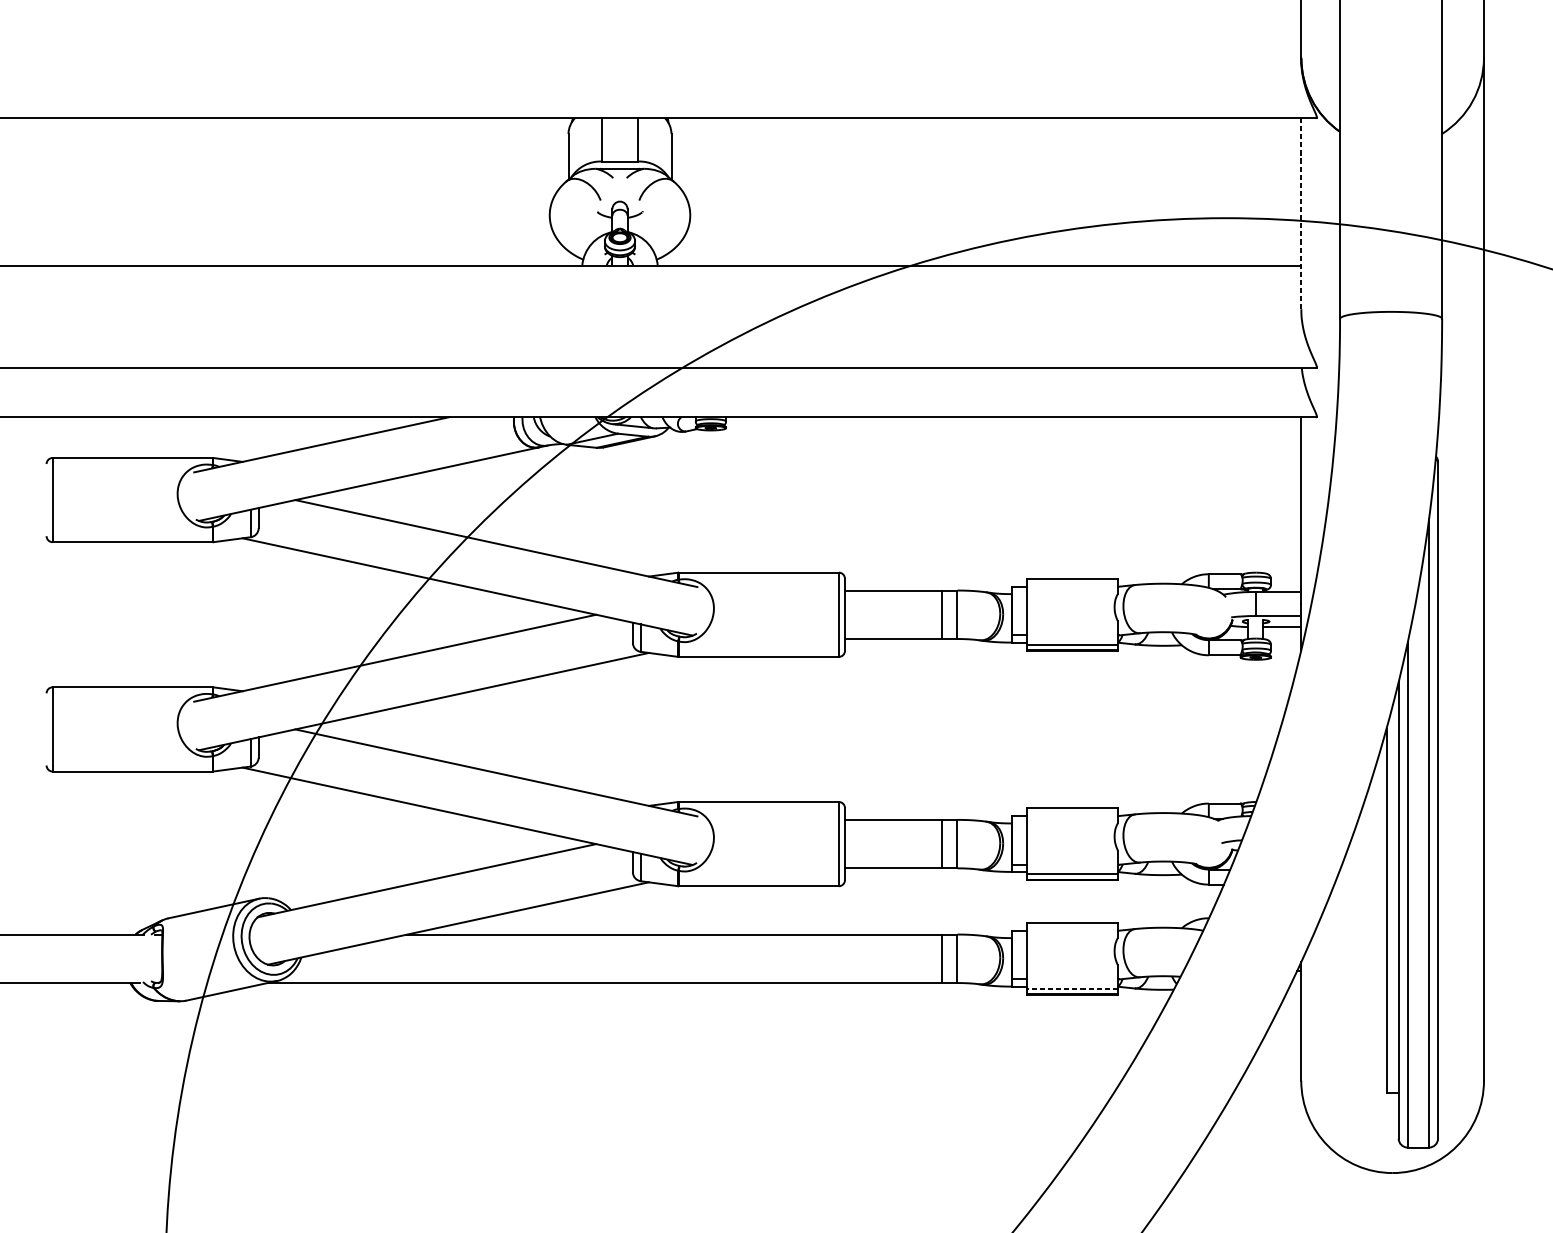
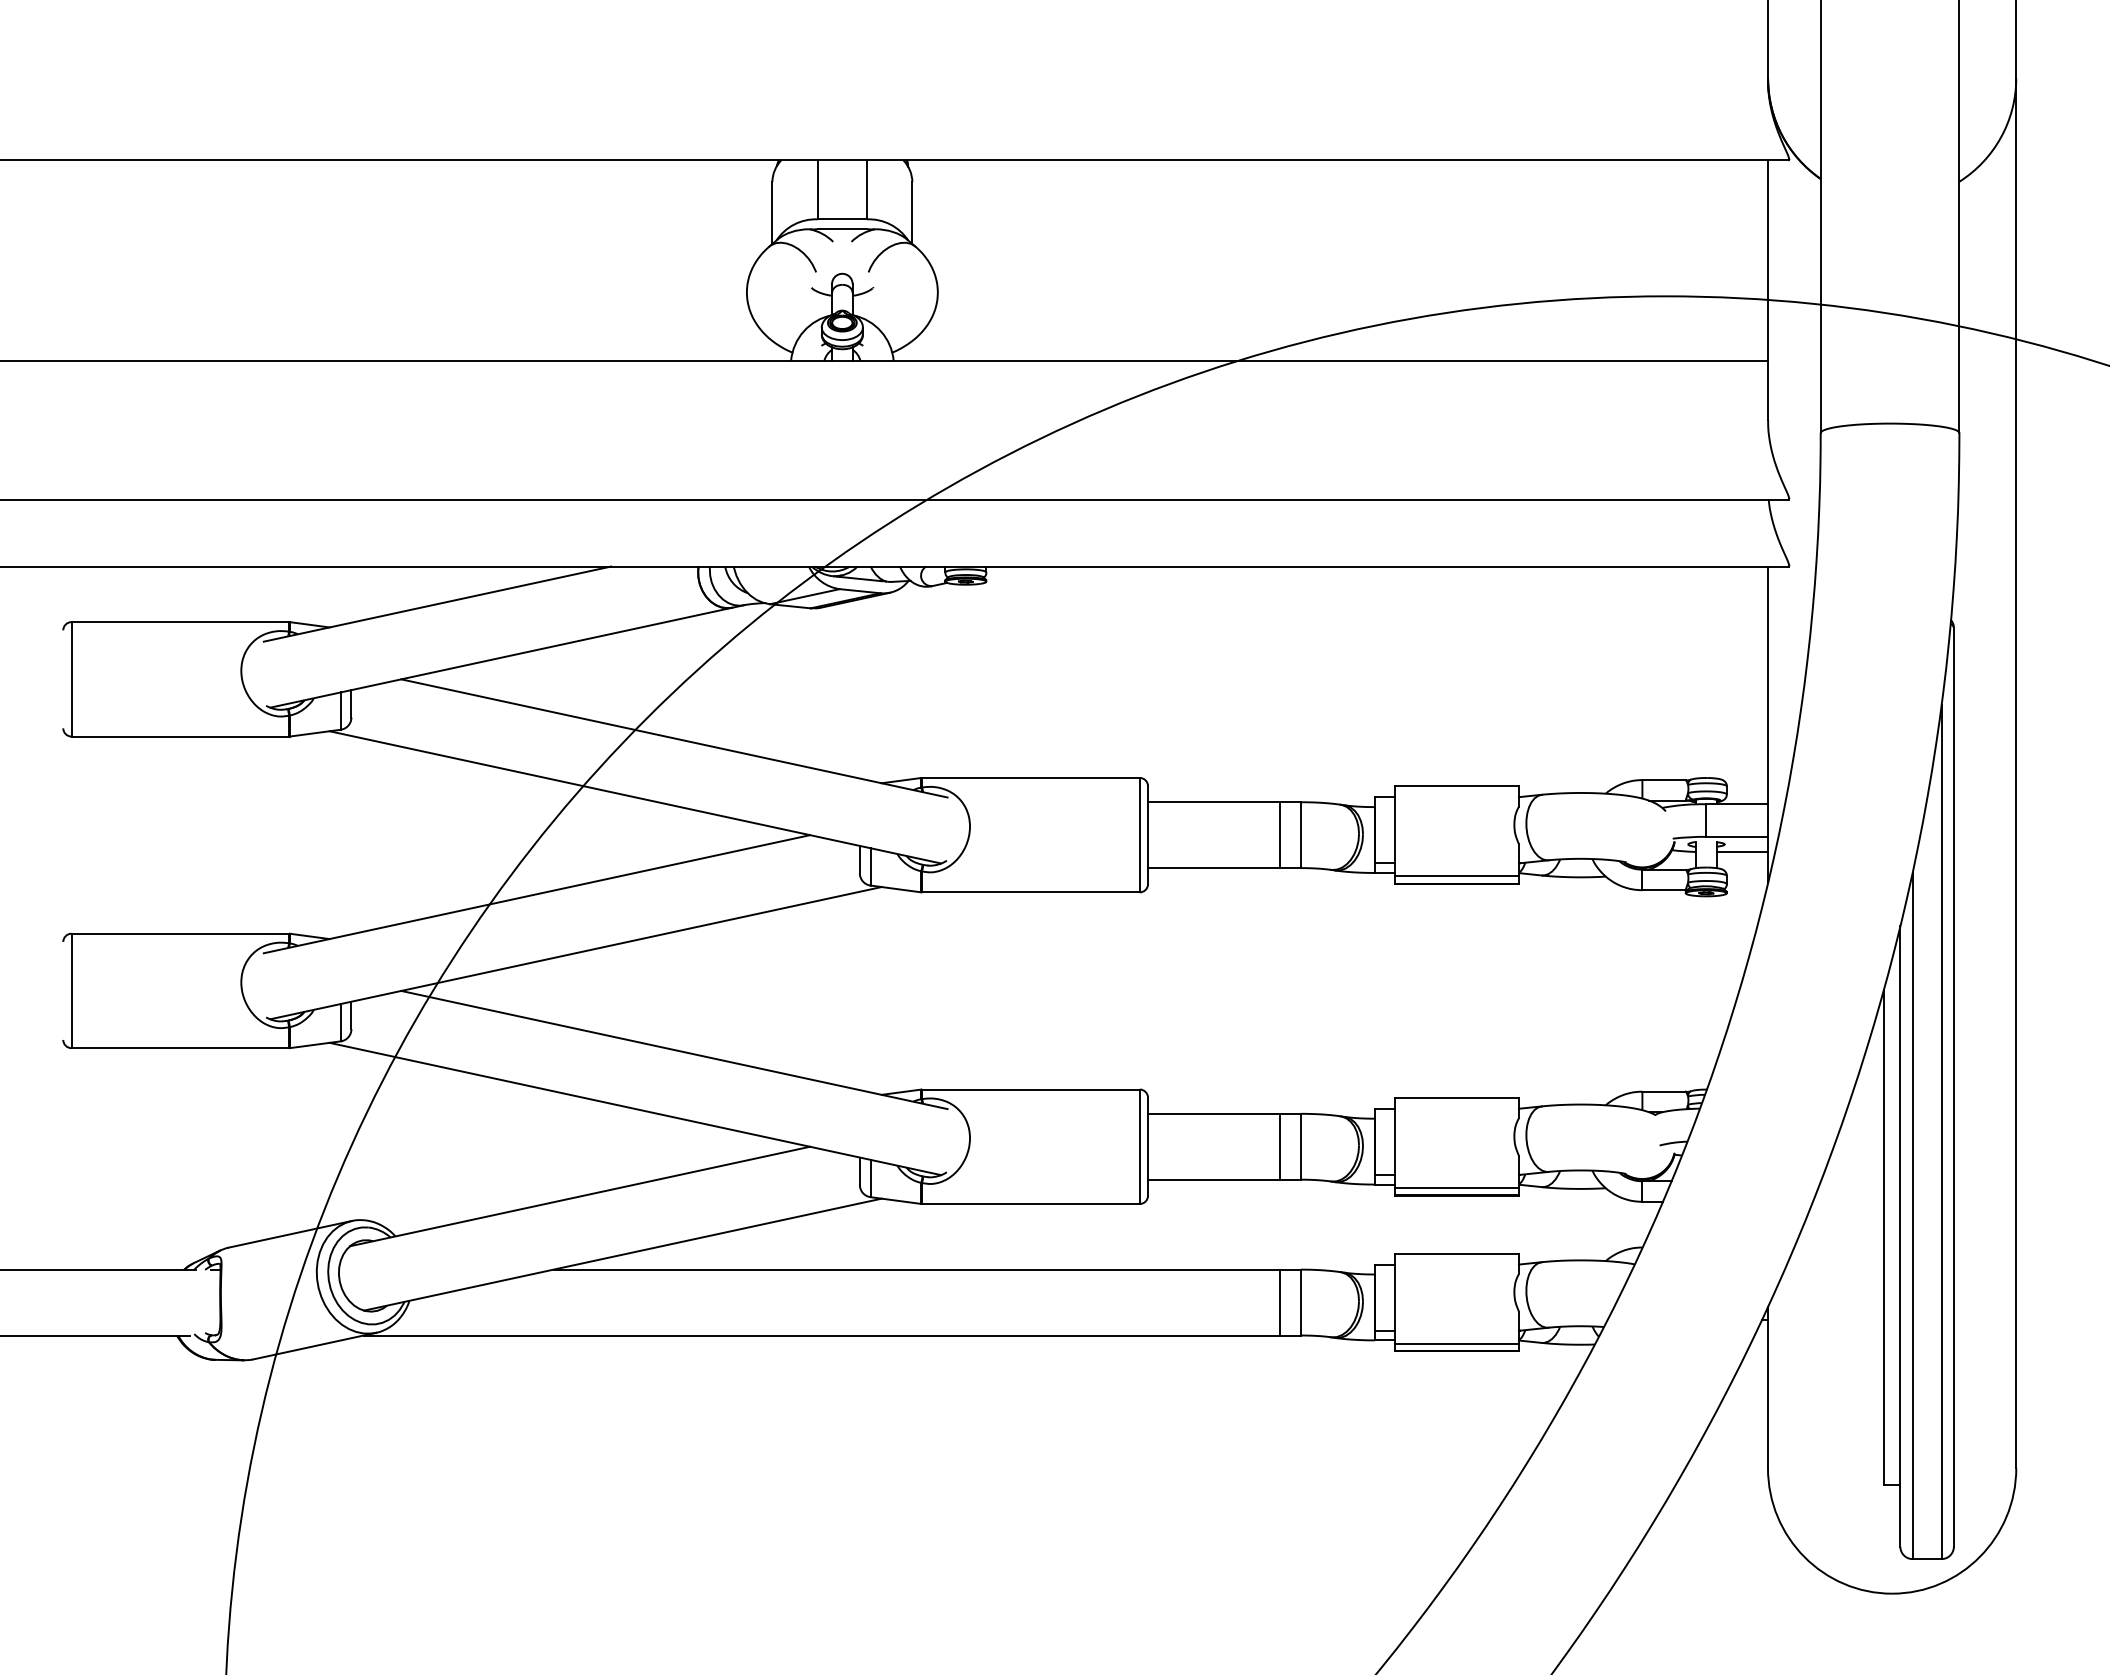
line: (1301, 213) -> (1768, 290), dashed -> solid
line: (1072, 988) -> (1457, 1343), dashed -> solid

